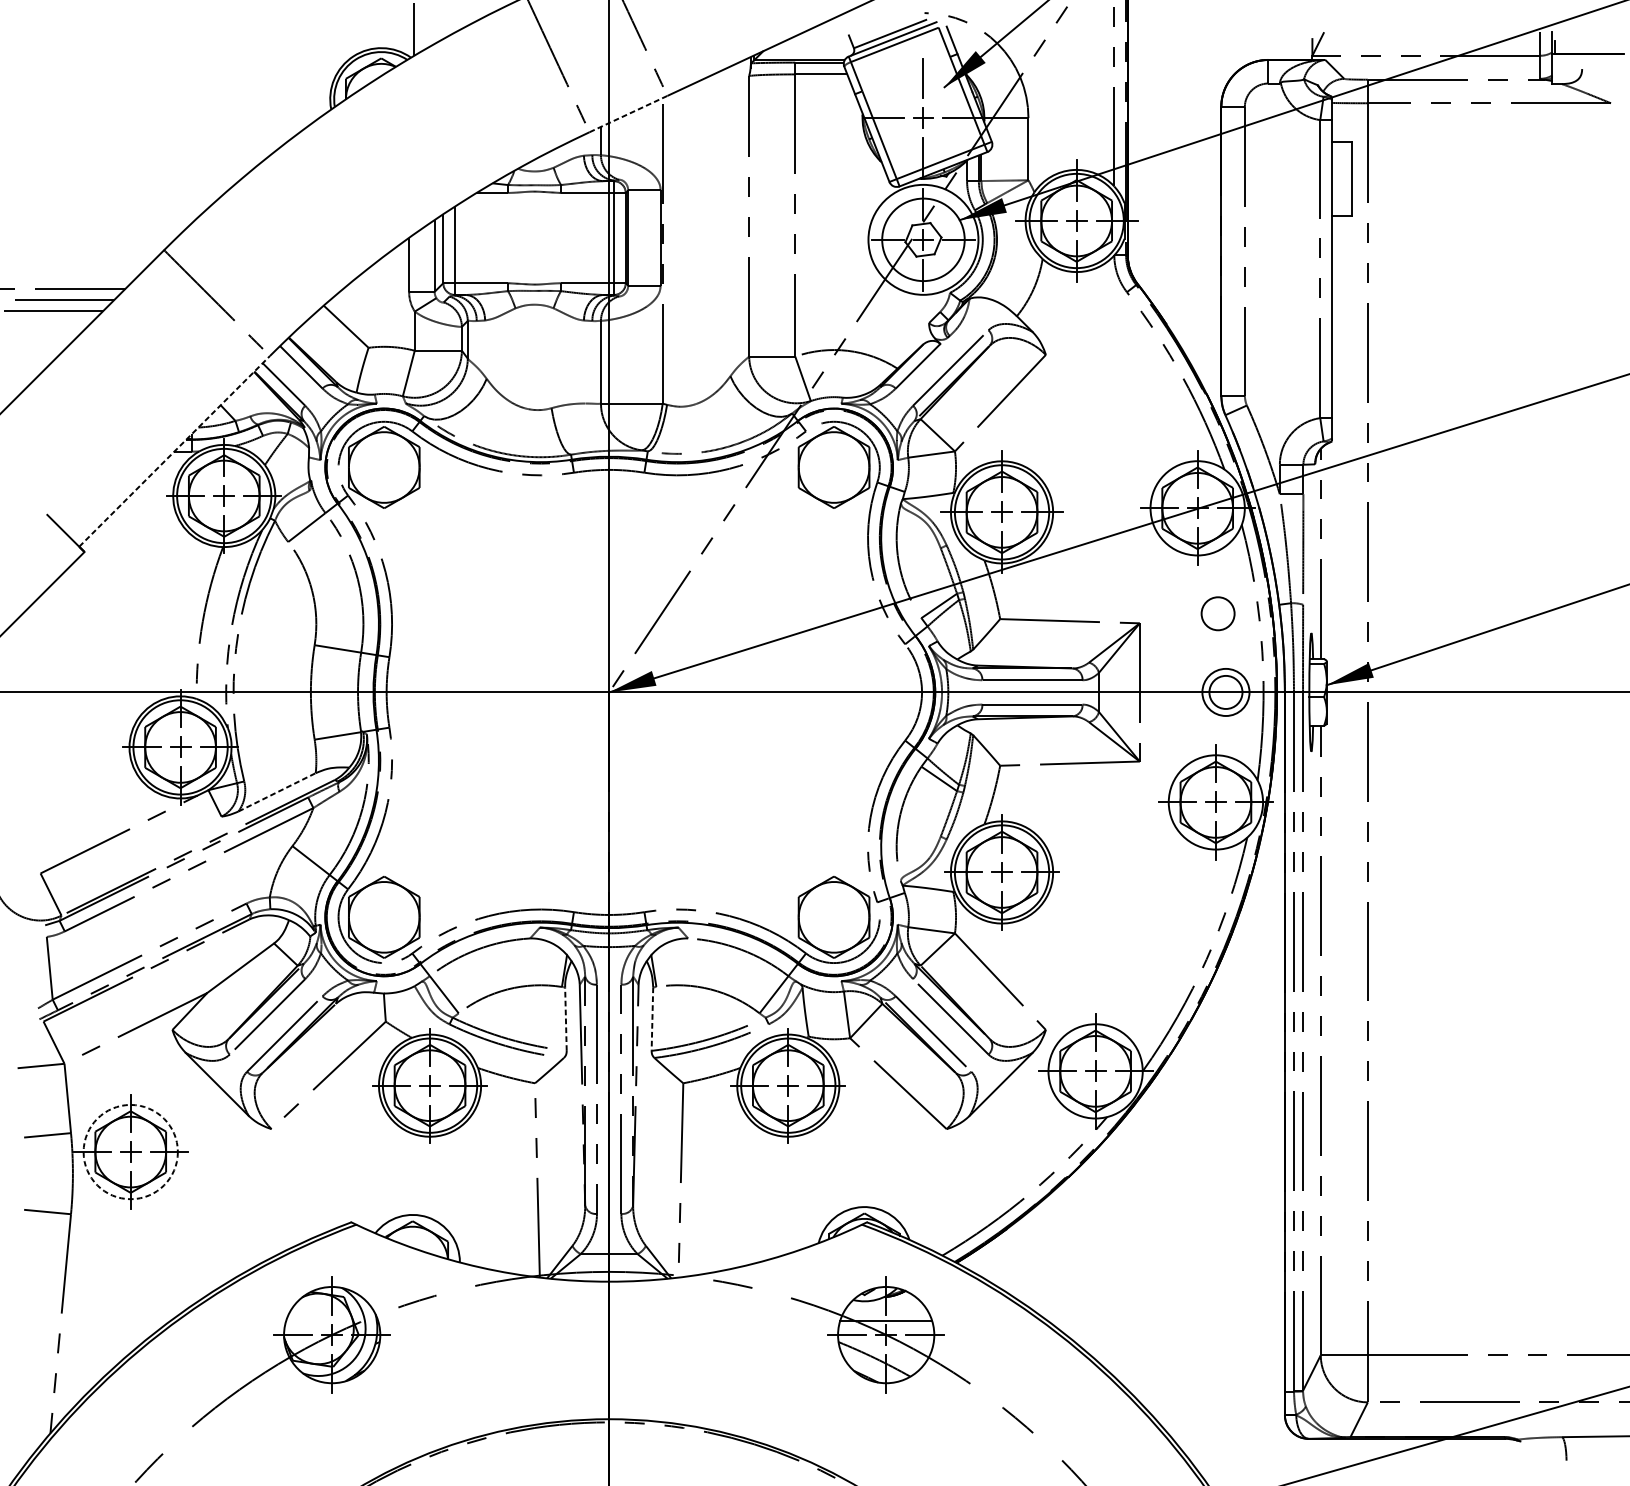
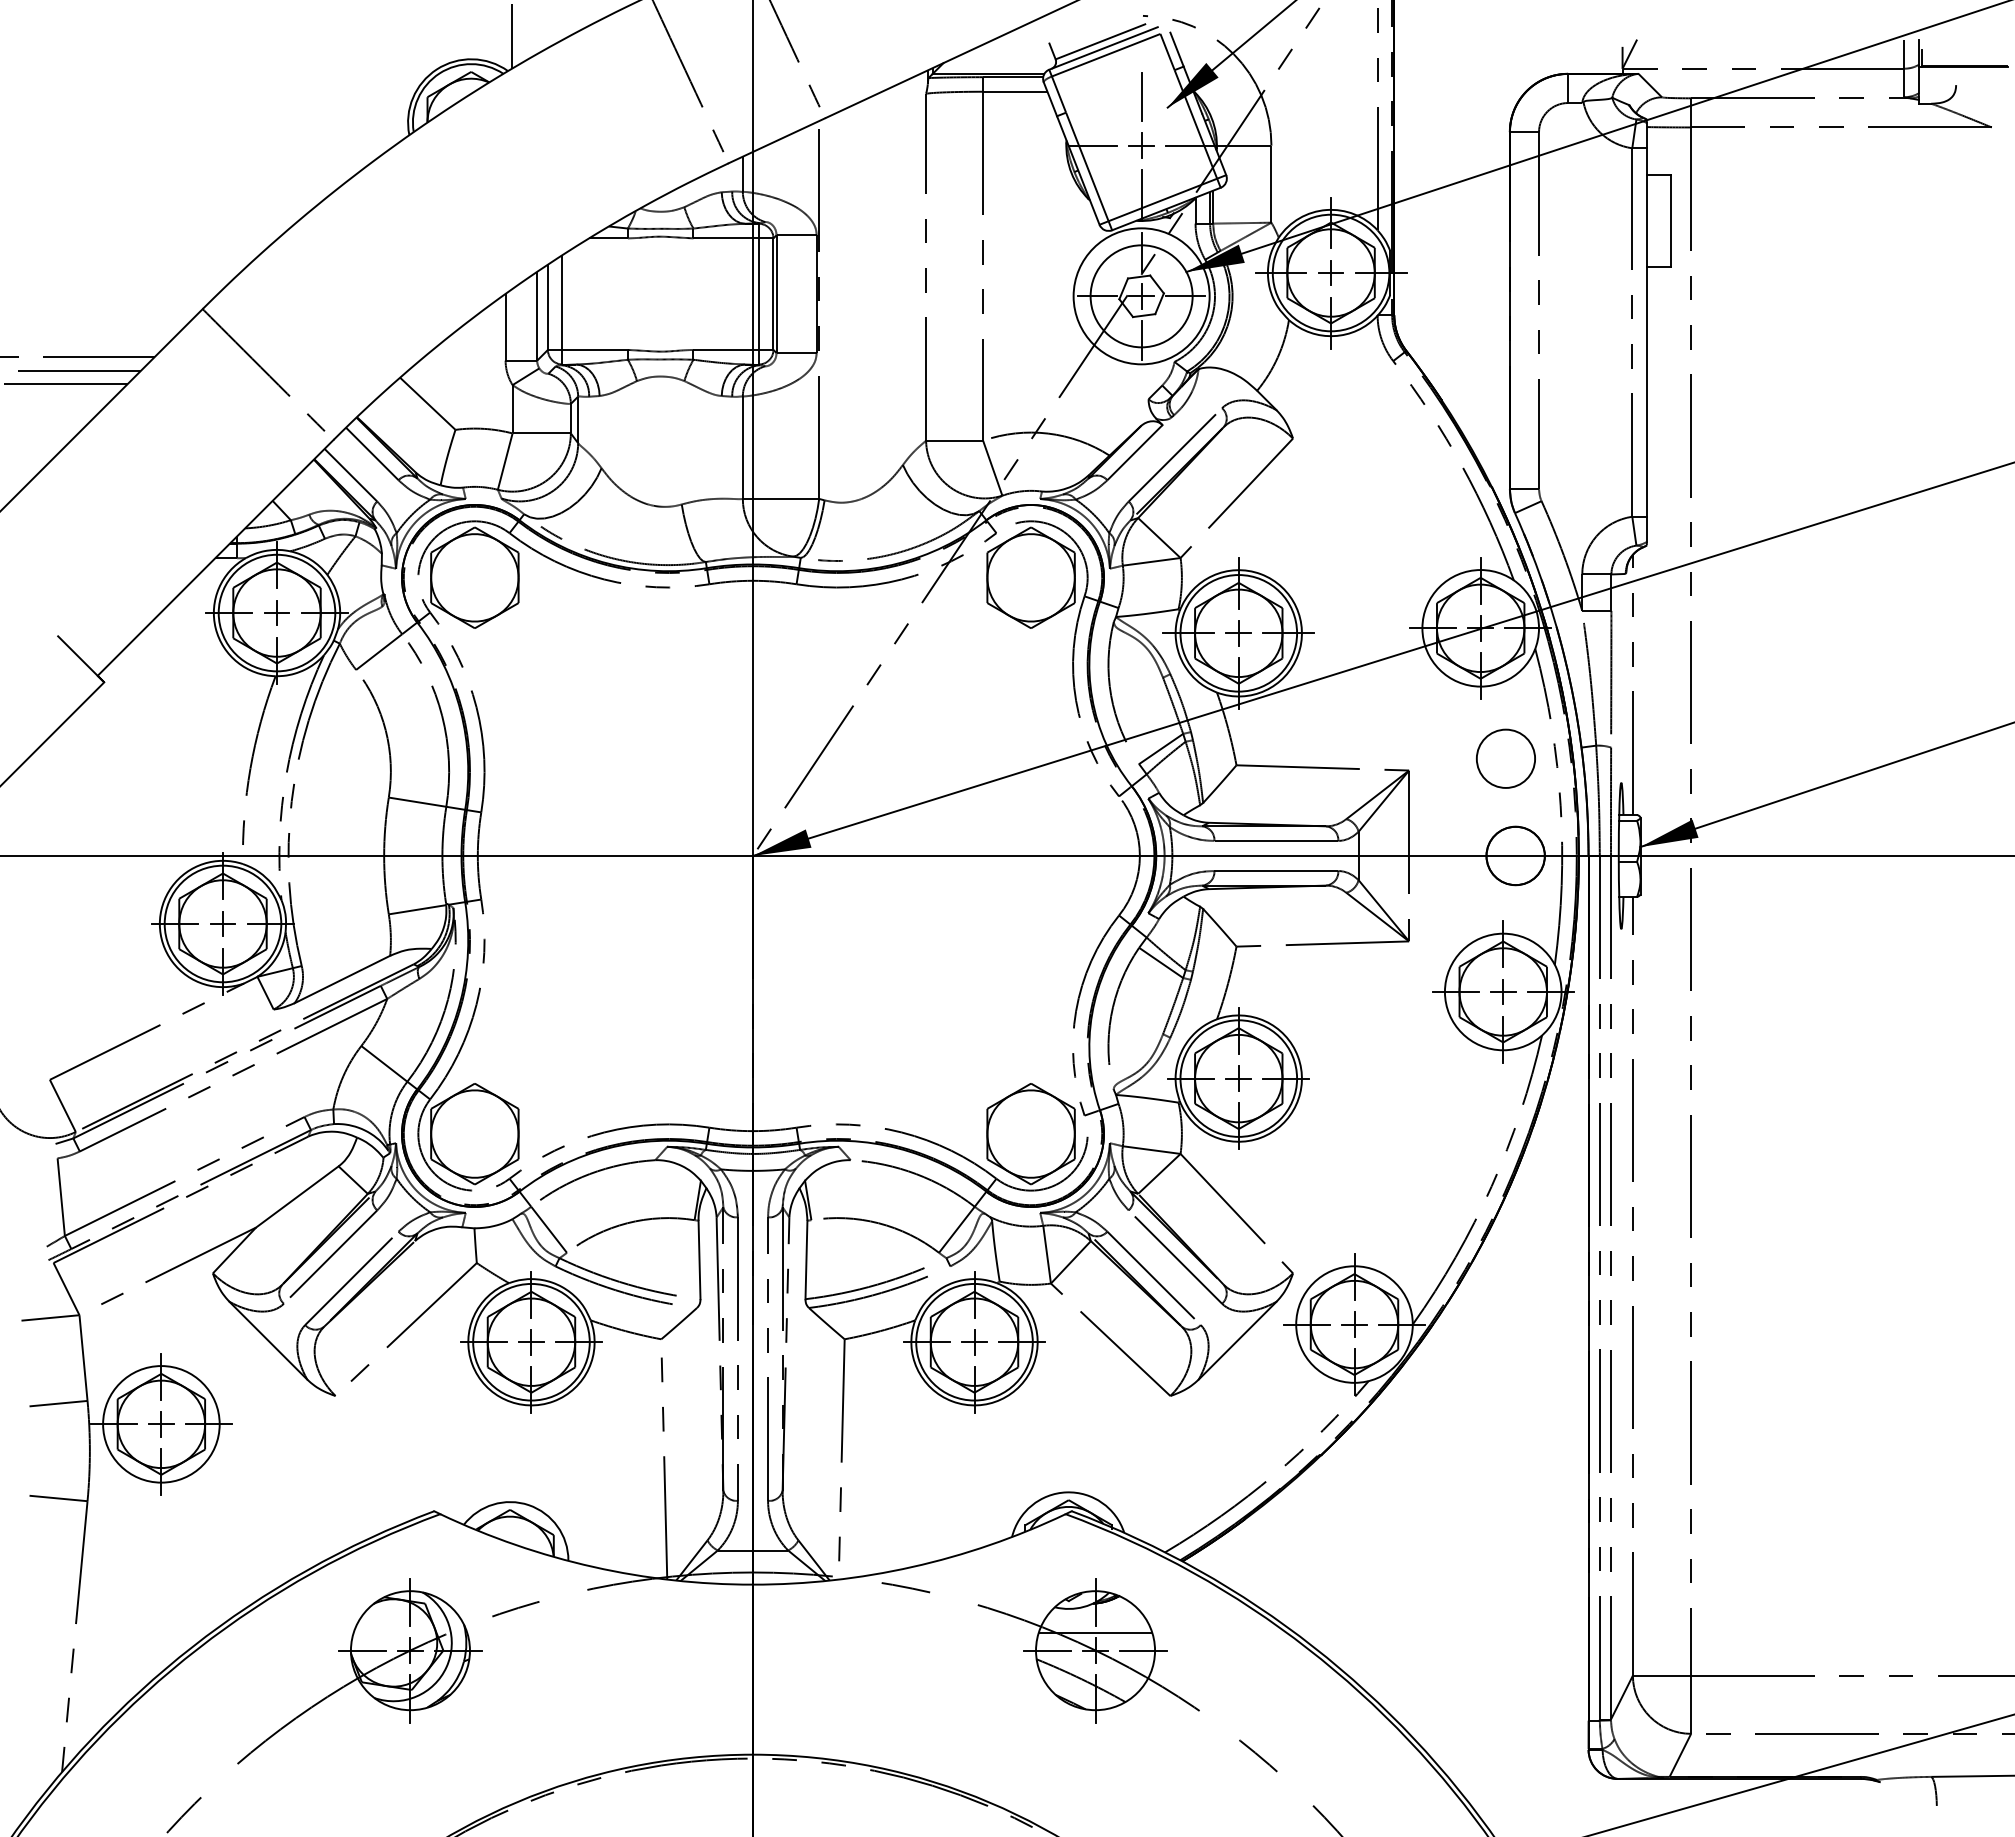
line: (628, 113) -> (777, 140), dashed -> solid
line: (174, 451) -> (215, 557), dashed -> solid
circle: (1217, 613) -> (1505, 758), size x1.43
circle: (1225, 692) -> (1515, 855), size x1.43
line: (277, 792) -> (342, 979), dashed -> solid
line: (565, 1018) -> (699, 1259), dashed -> solid
line: (652, 1019) -> (806, 1260), dashed -> solid
circle: (130, 1152) -> (161, 1424), dashed -> solid

